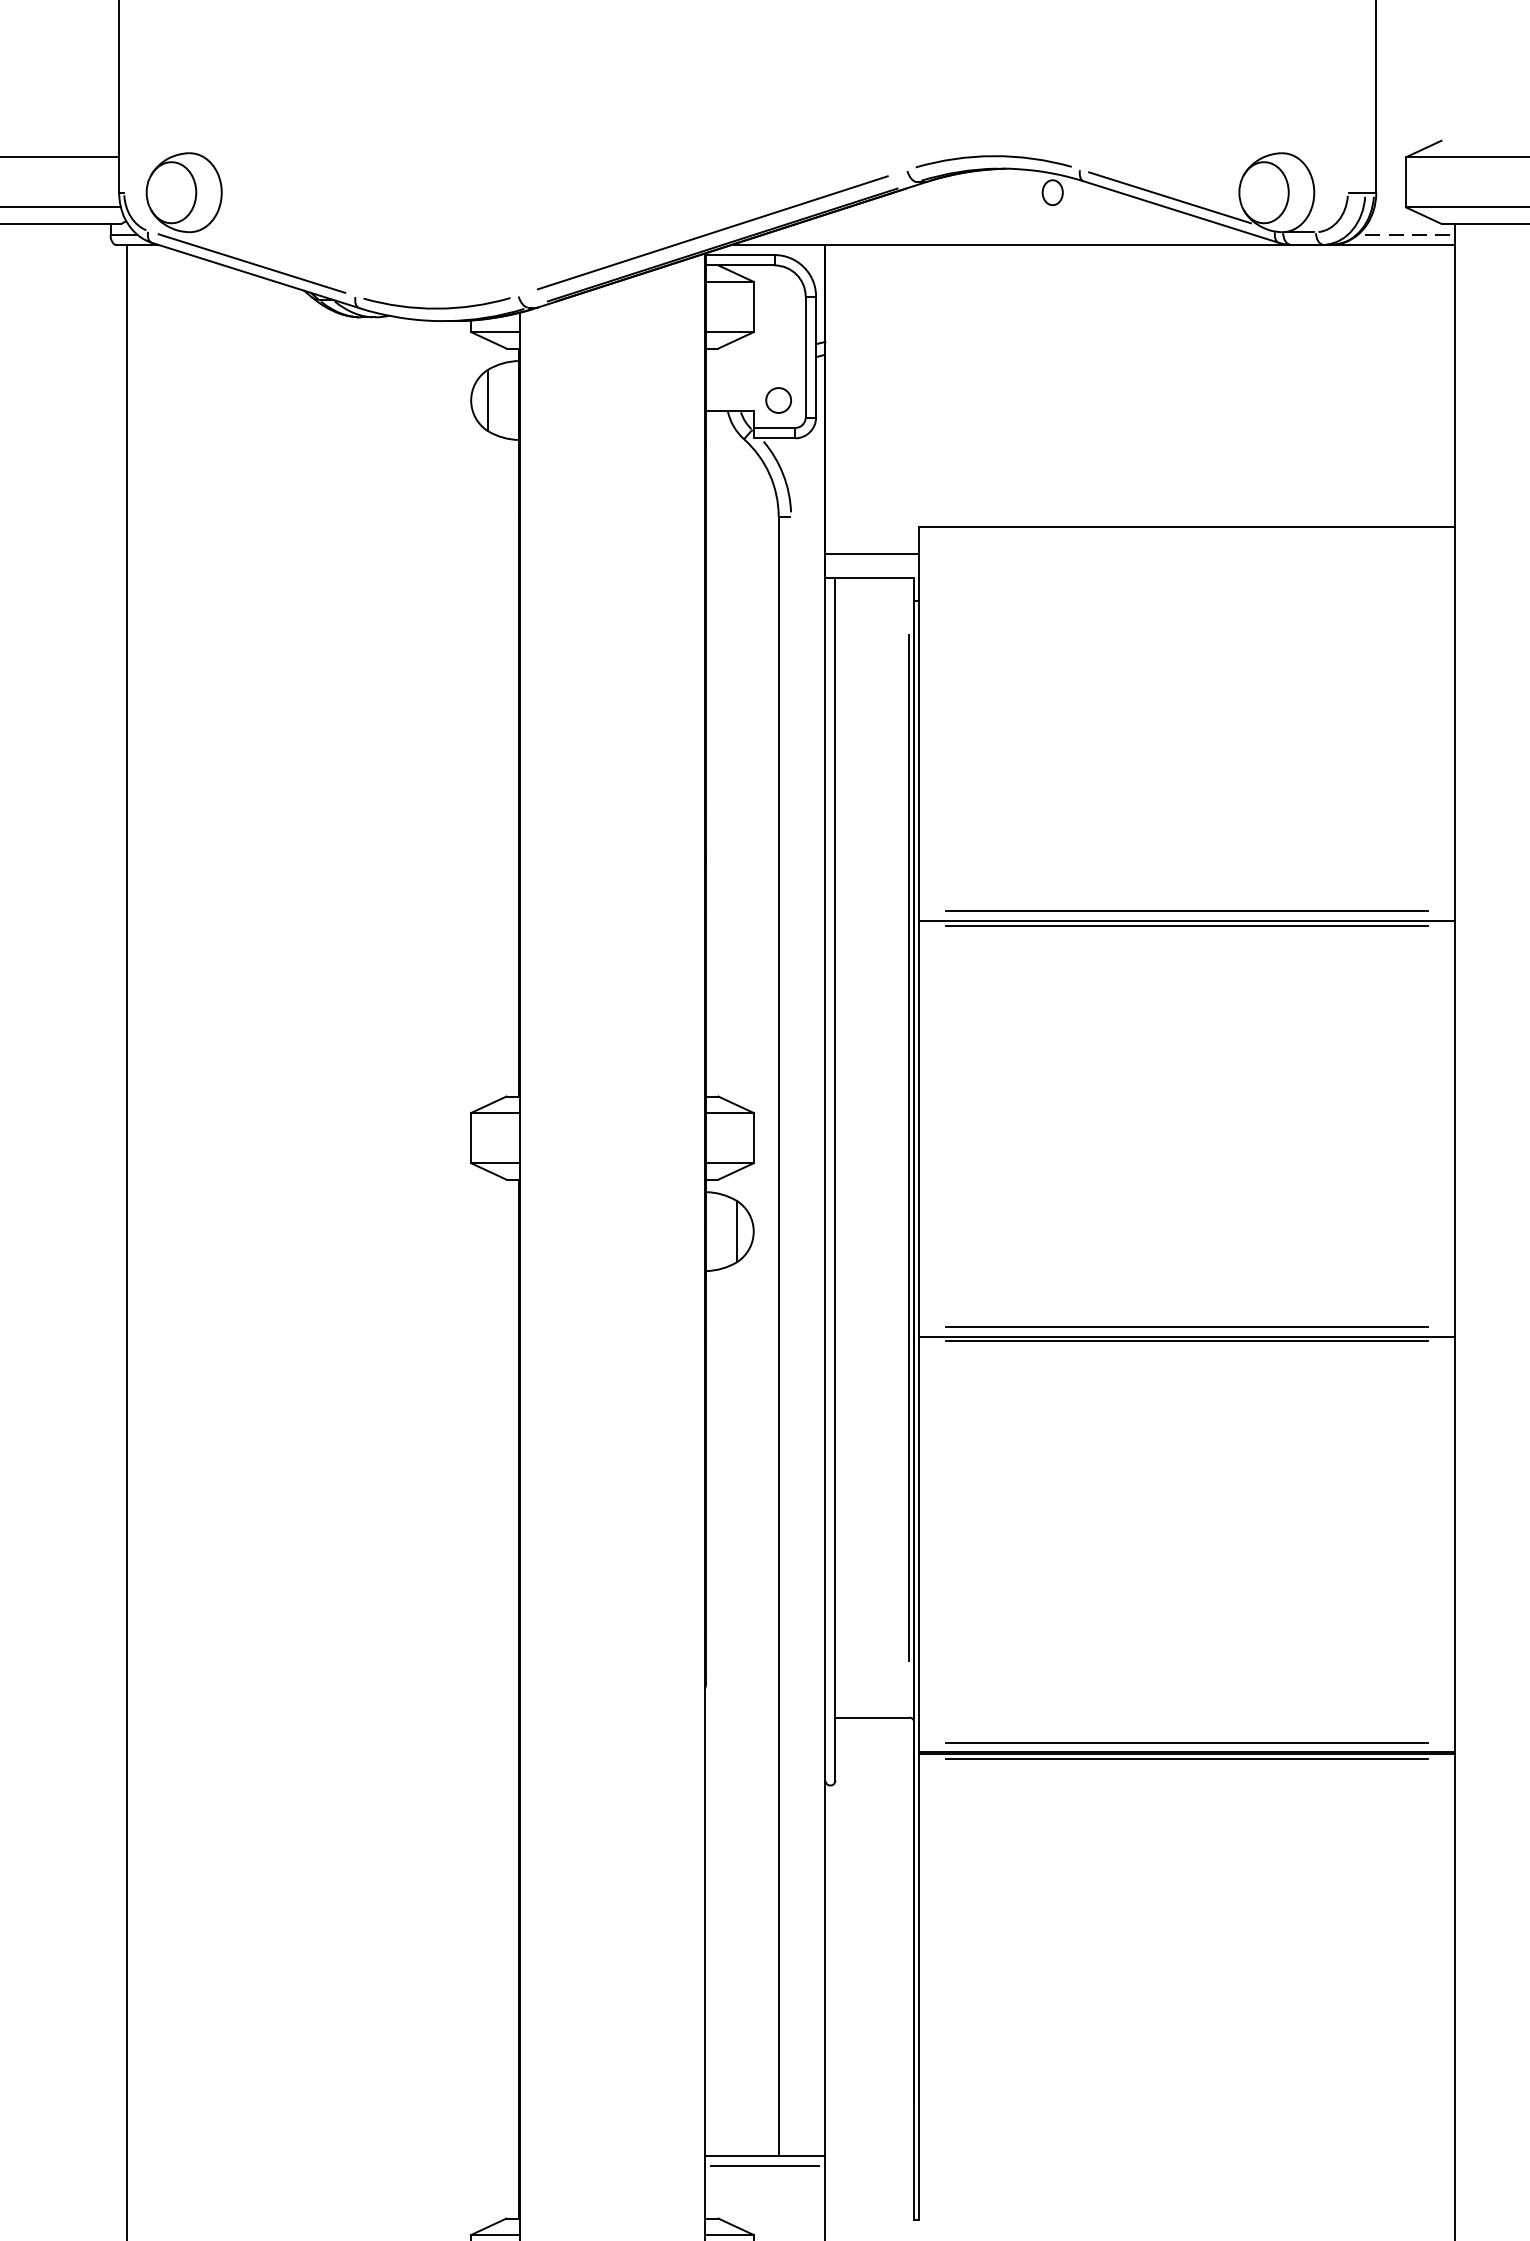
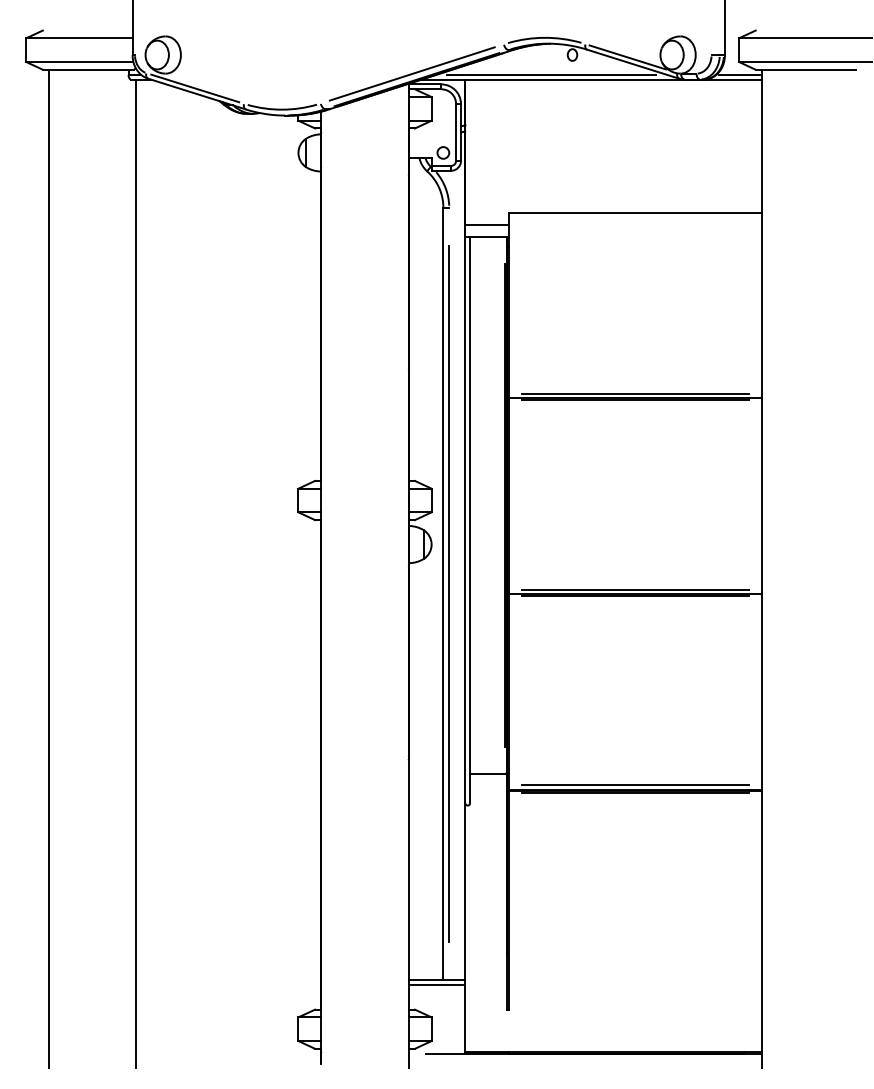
line: (1008, 236) -> (551, 75), added
line: (1407, 236) -> (739, 75), dashed -> solid
line: (791, 1335) -> (449, 593), added

